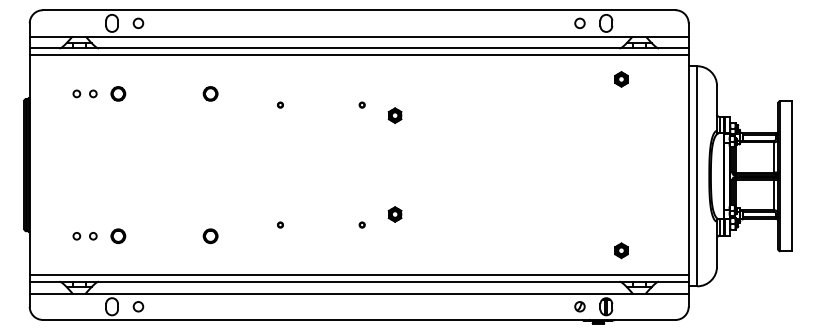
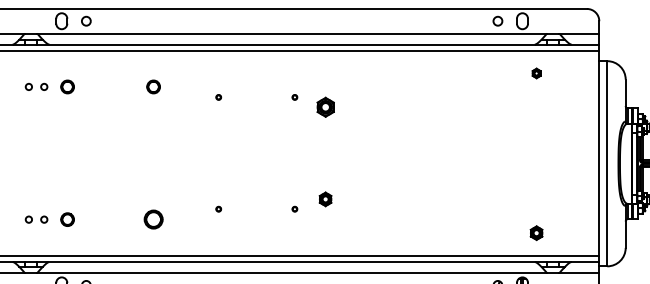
part: (621, 79) -> (536, 73), size x0.7
part: (394, 115) -> (325, 107), size x1.4
part: (210, 236) -> (153, 219), size x1.4

